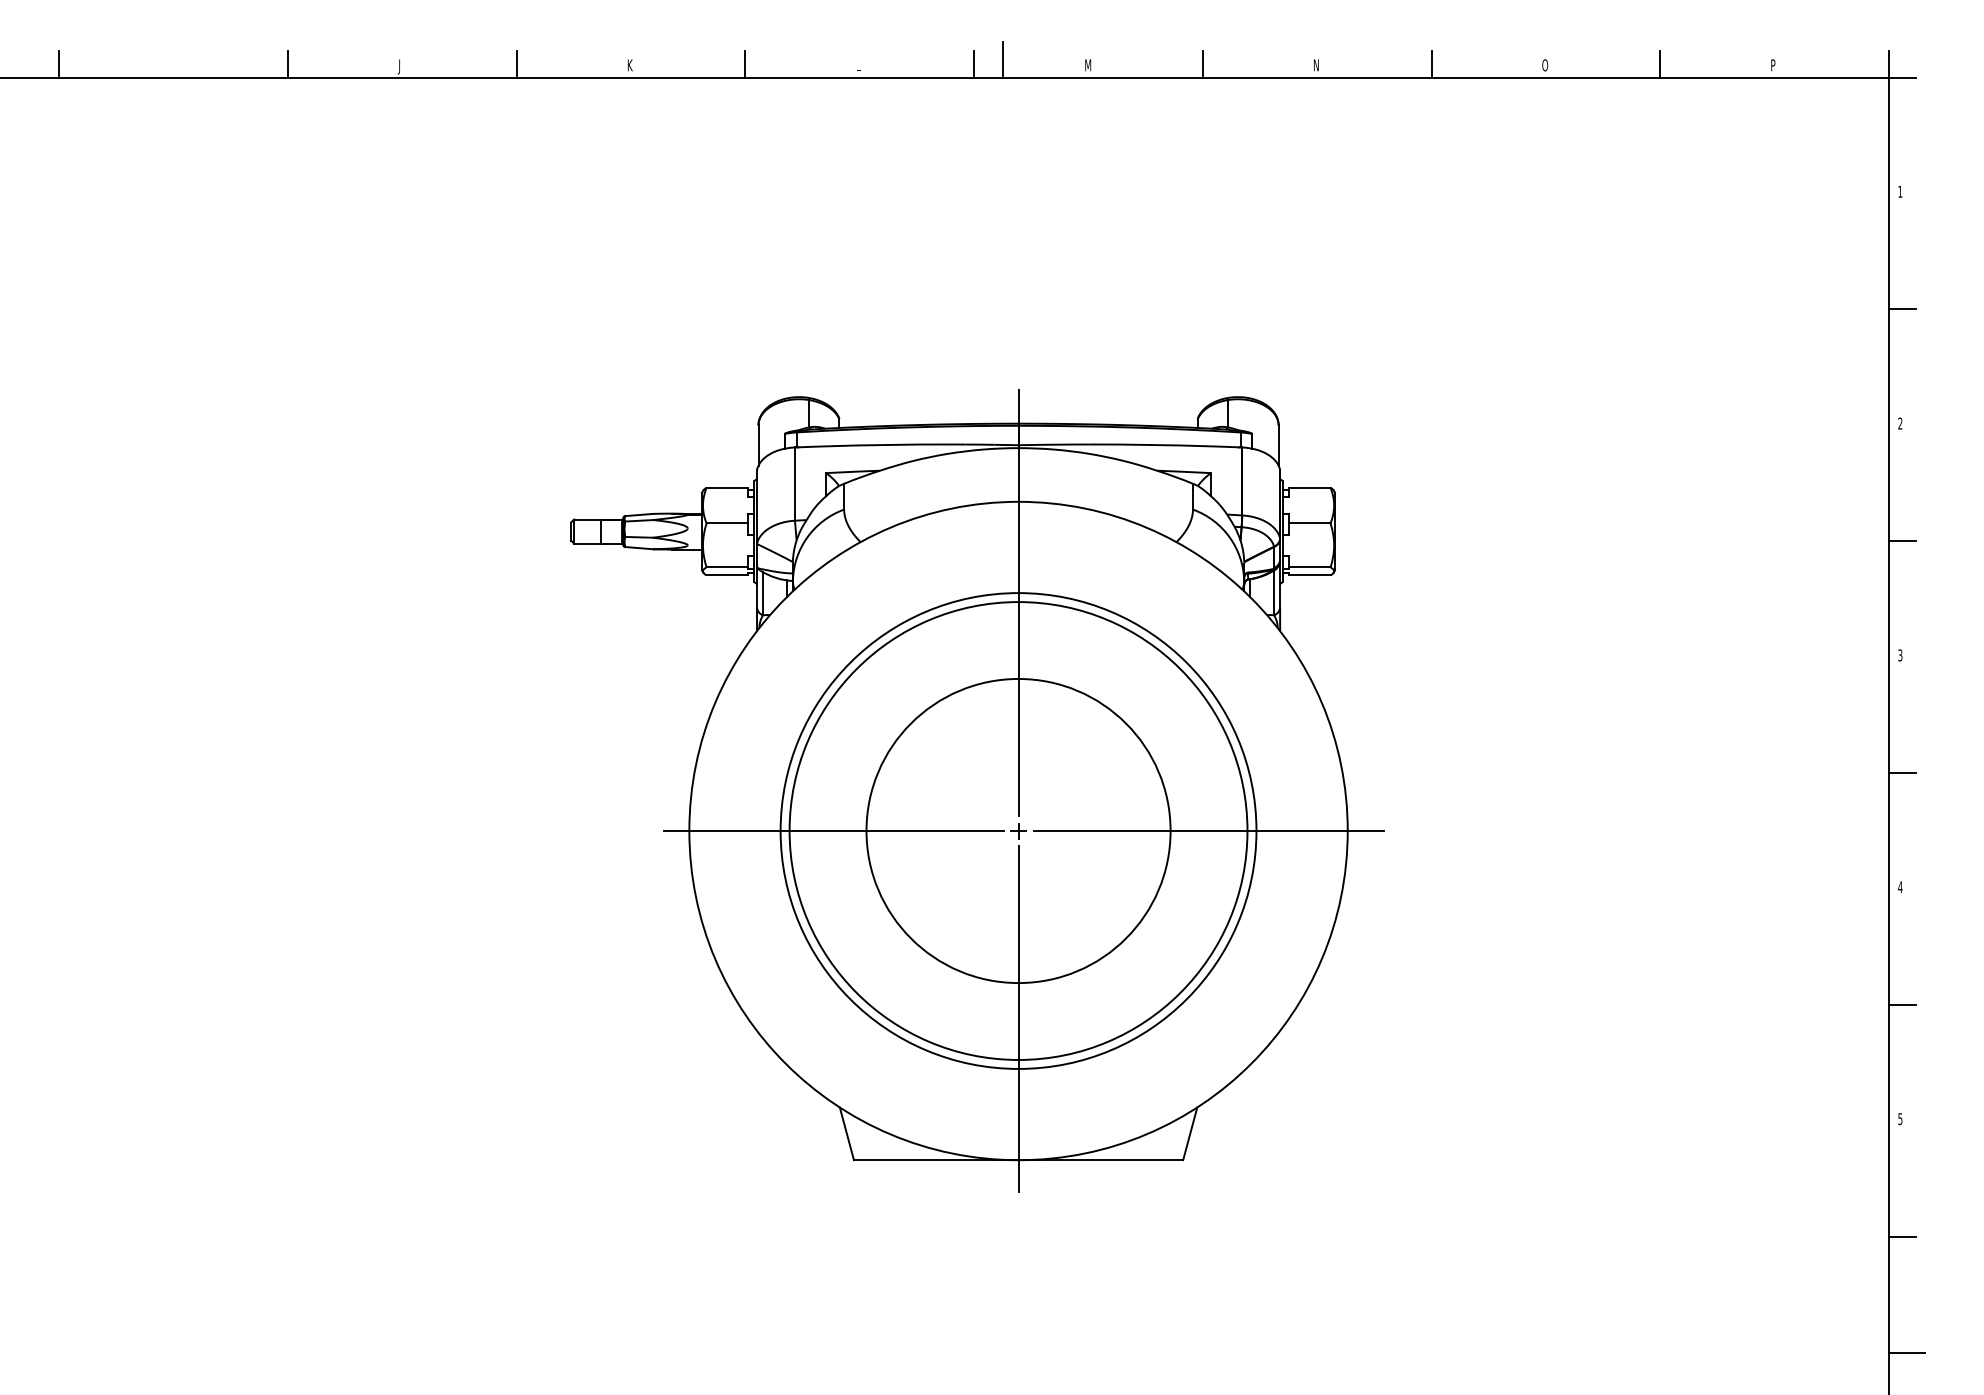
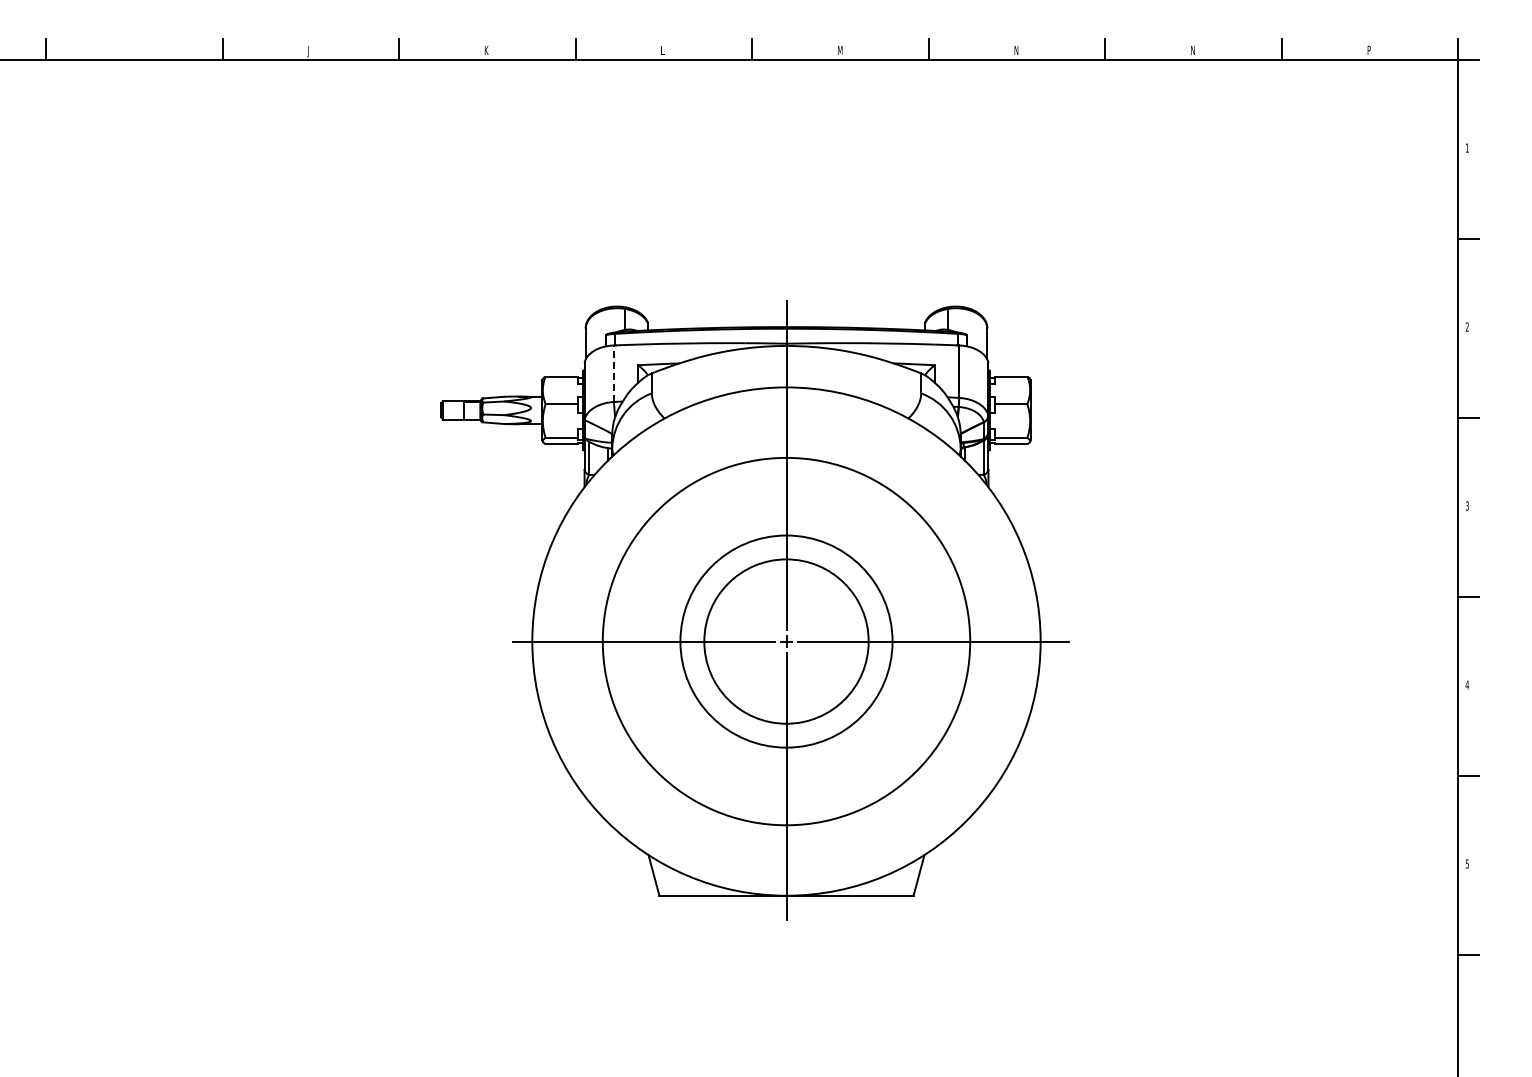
line: (1003, 58) -> (774, 45), removed
text: (1544, 65) -> (1192, 50), O -> N
line: (794, 483) -> (613, 373), solid -> dashed
circle: (1018, 830) -> (786, 641), size x0.6
circle: (1018, 830) -> (786, 641), size x0.7
line: (1907, 1352) -> (1472, 1044), removed

